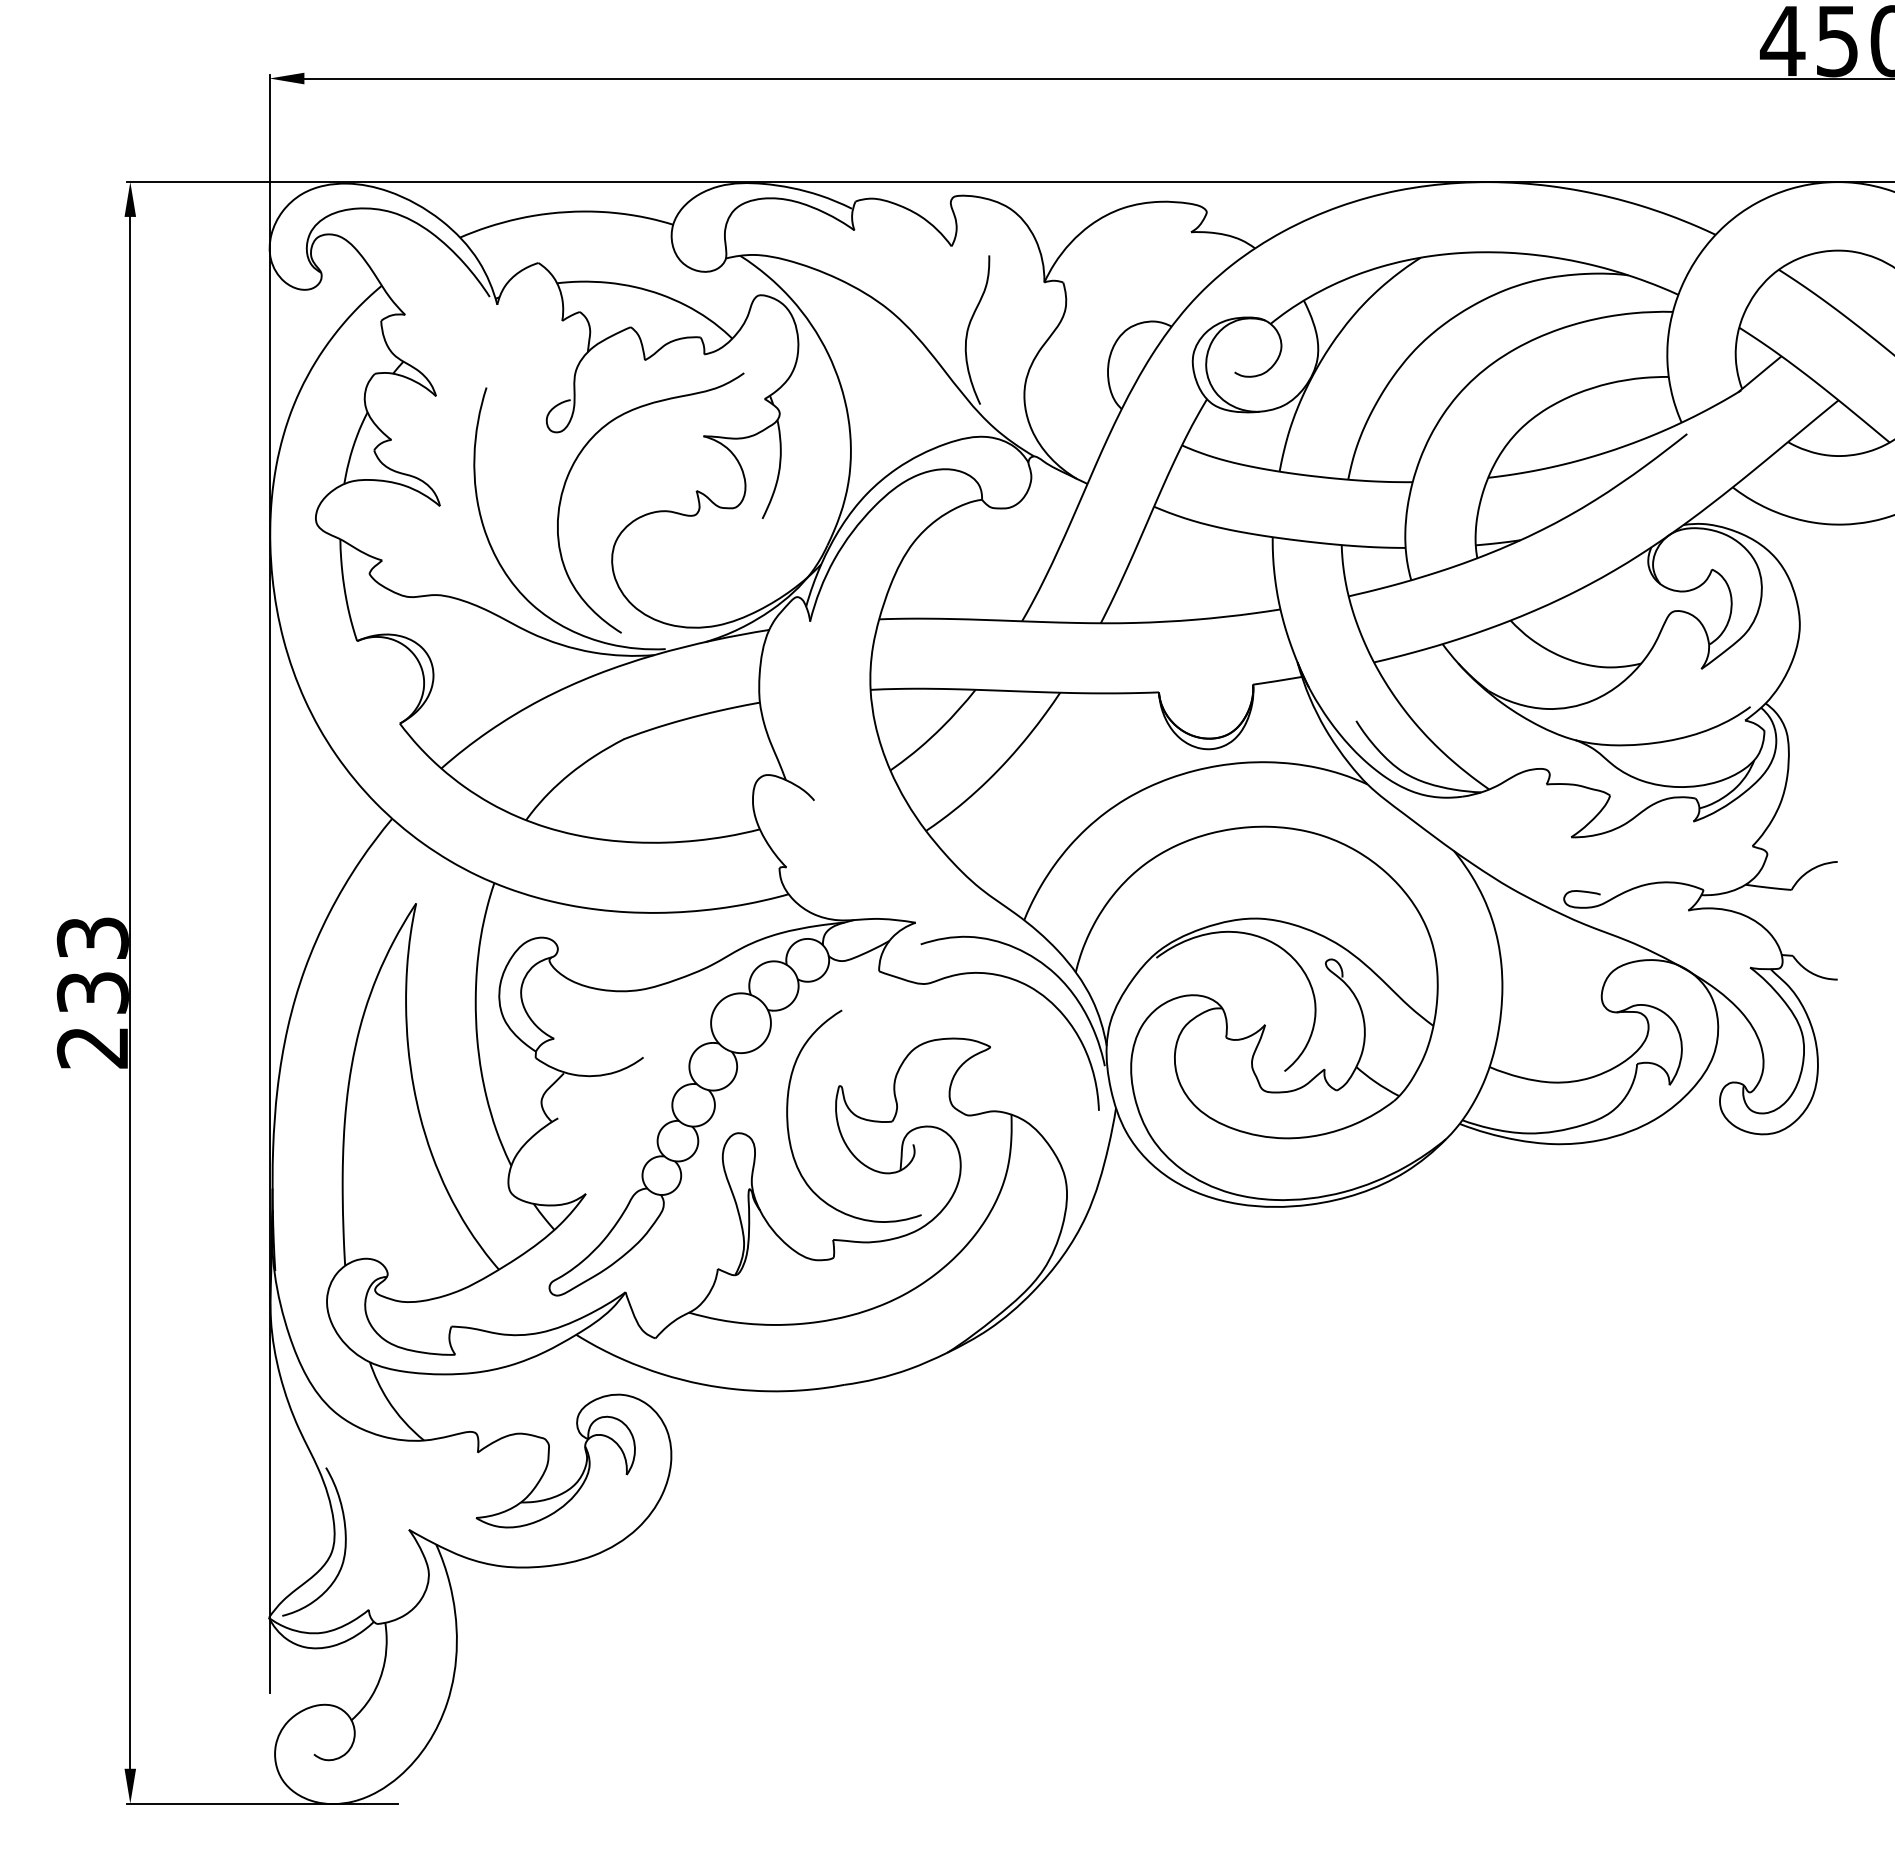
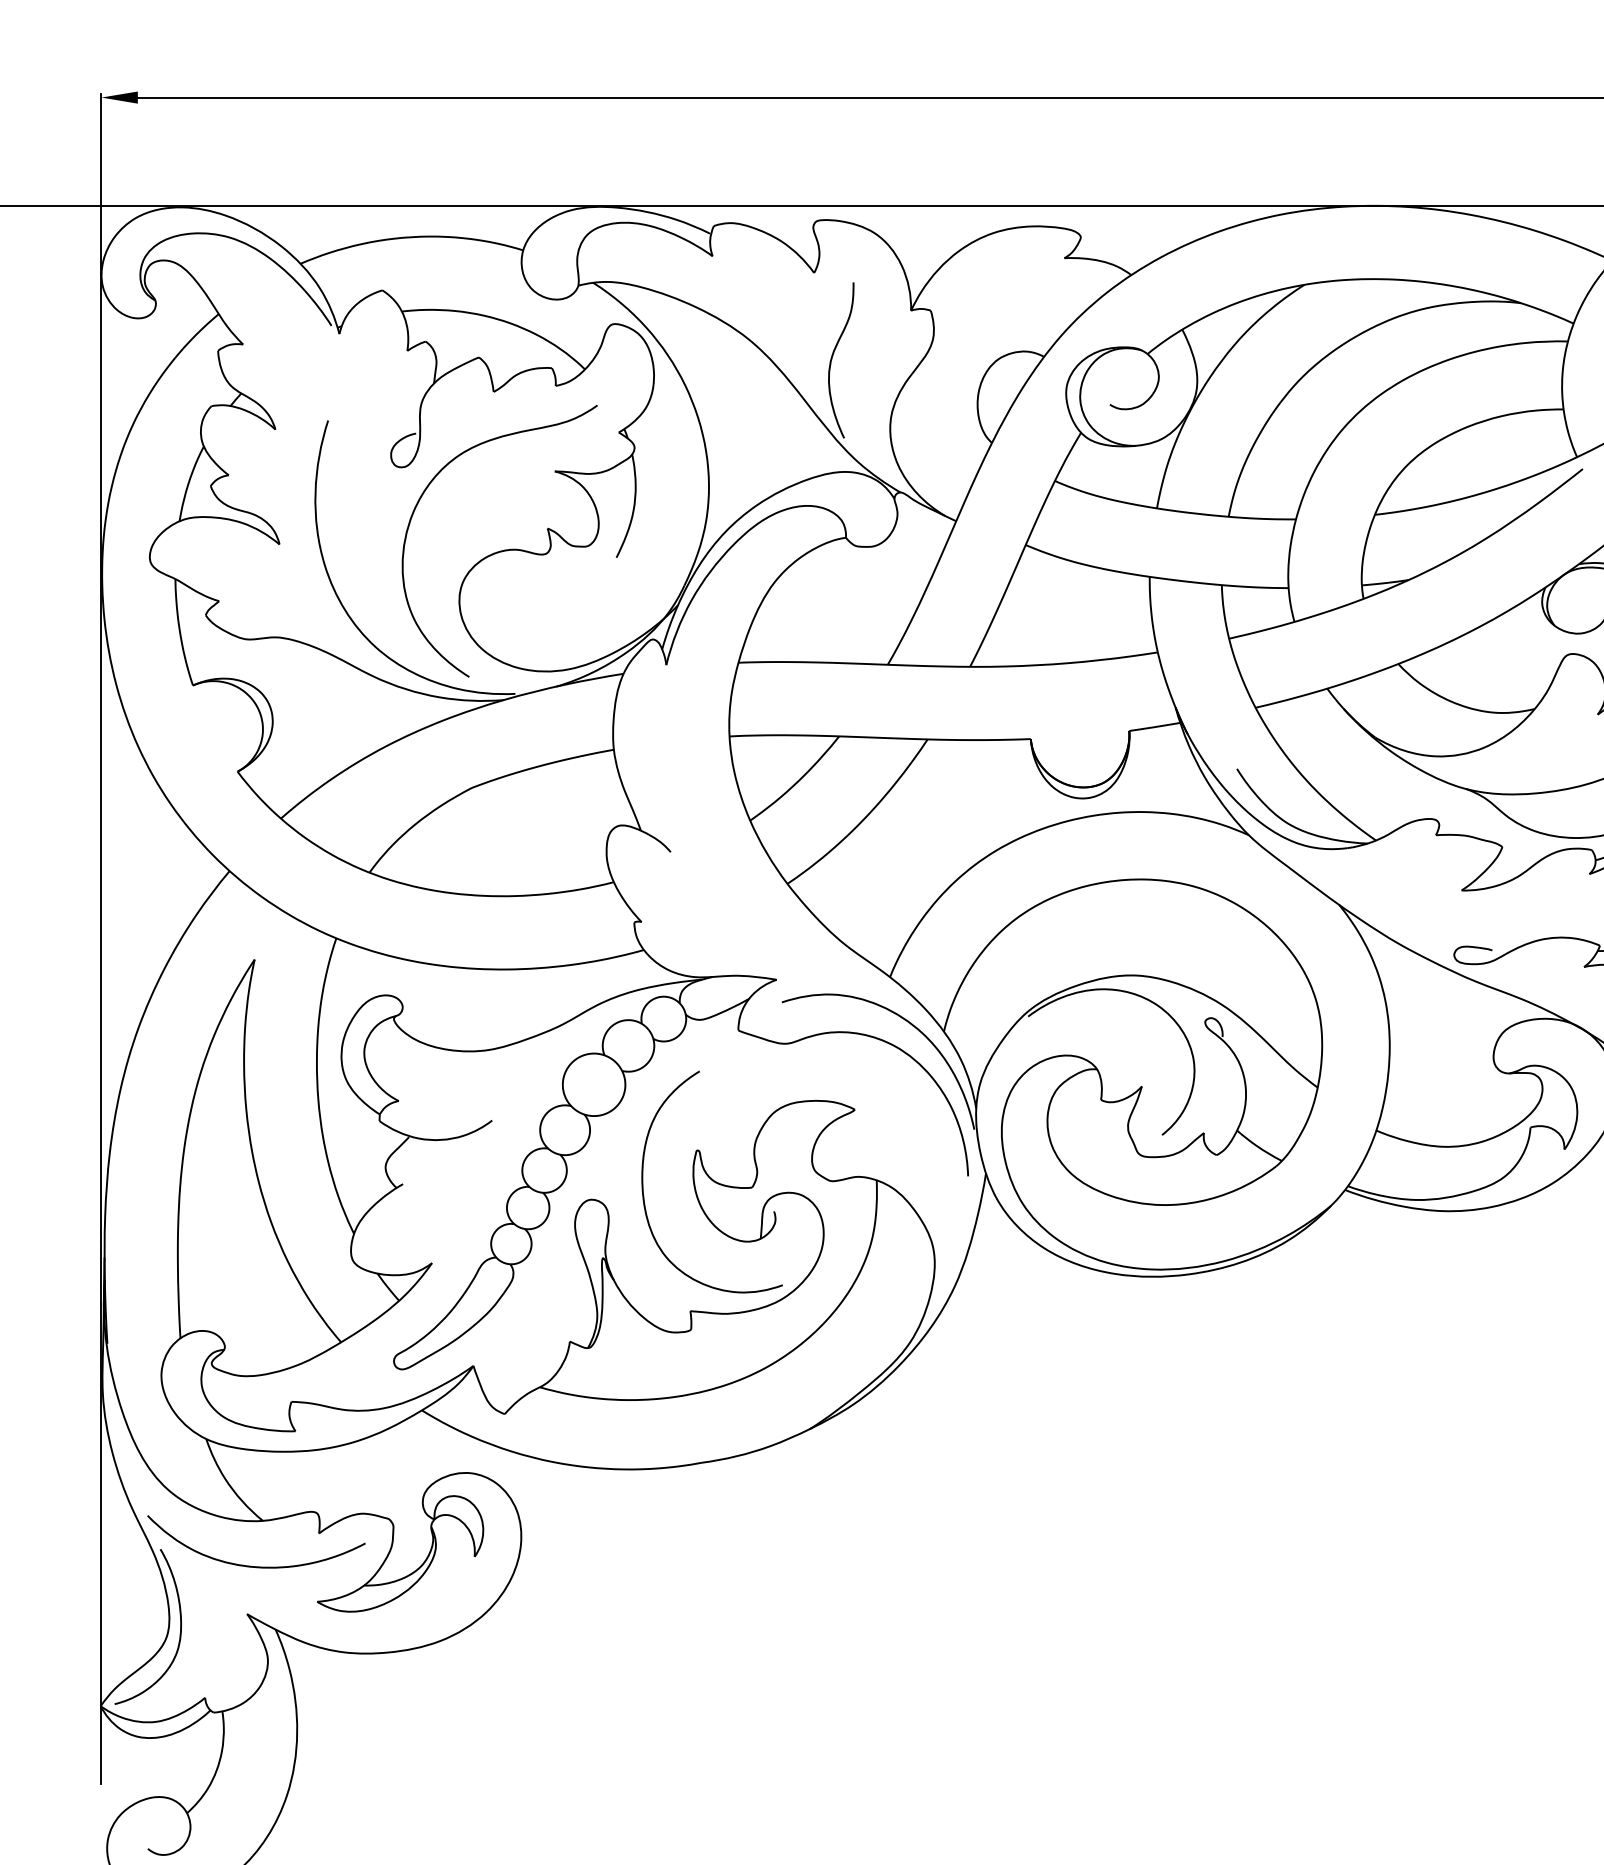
curve: (417, 1483) -> (256, 1565), added

